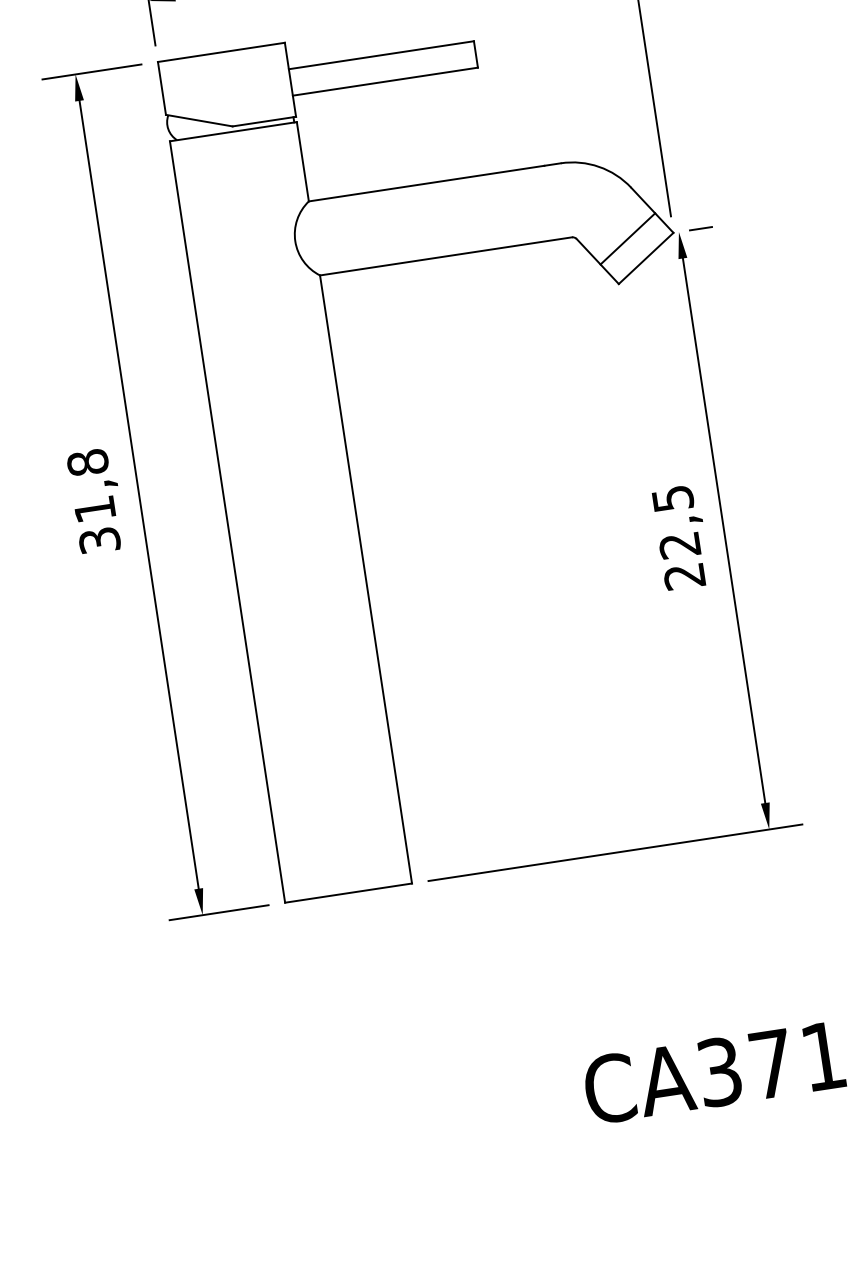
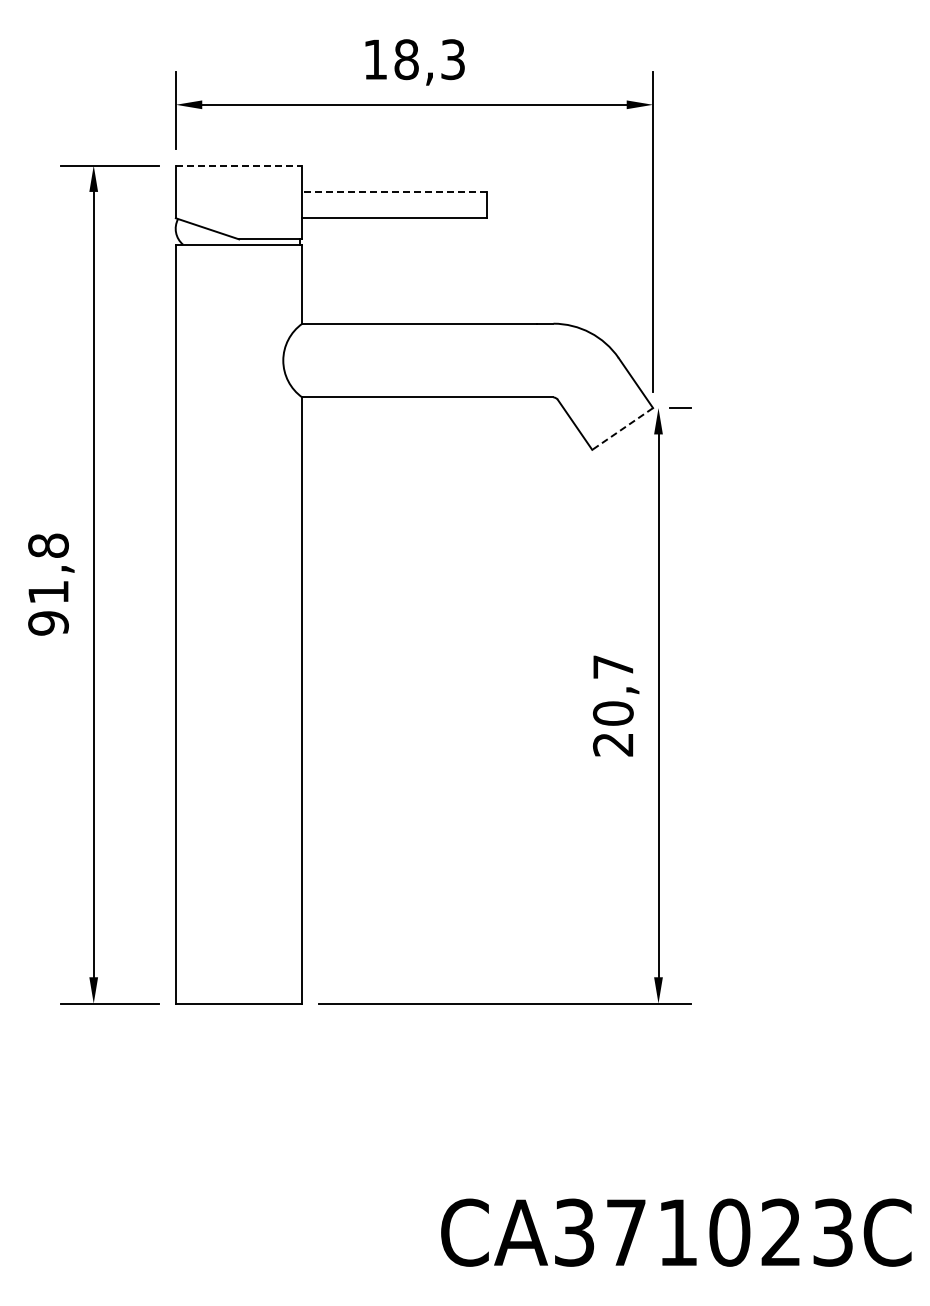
line: (221, 52) -> (239, 165), solid -> dashed
line: (381, 54) -> (394, 191), solid -> dashed
line: (627, 239) -> (607, 407), removed
line: (645, 257) -> (622, 428), solid -> dashed
text: (675, 522) -> (612, 690), 22,5 -> 20,7
text: (99, 540) -> (48, 623), 31,8 -> 91,8

